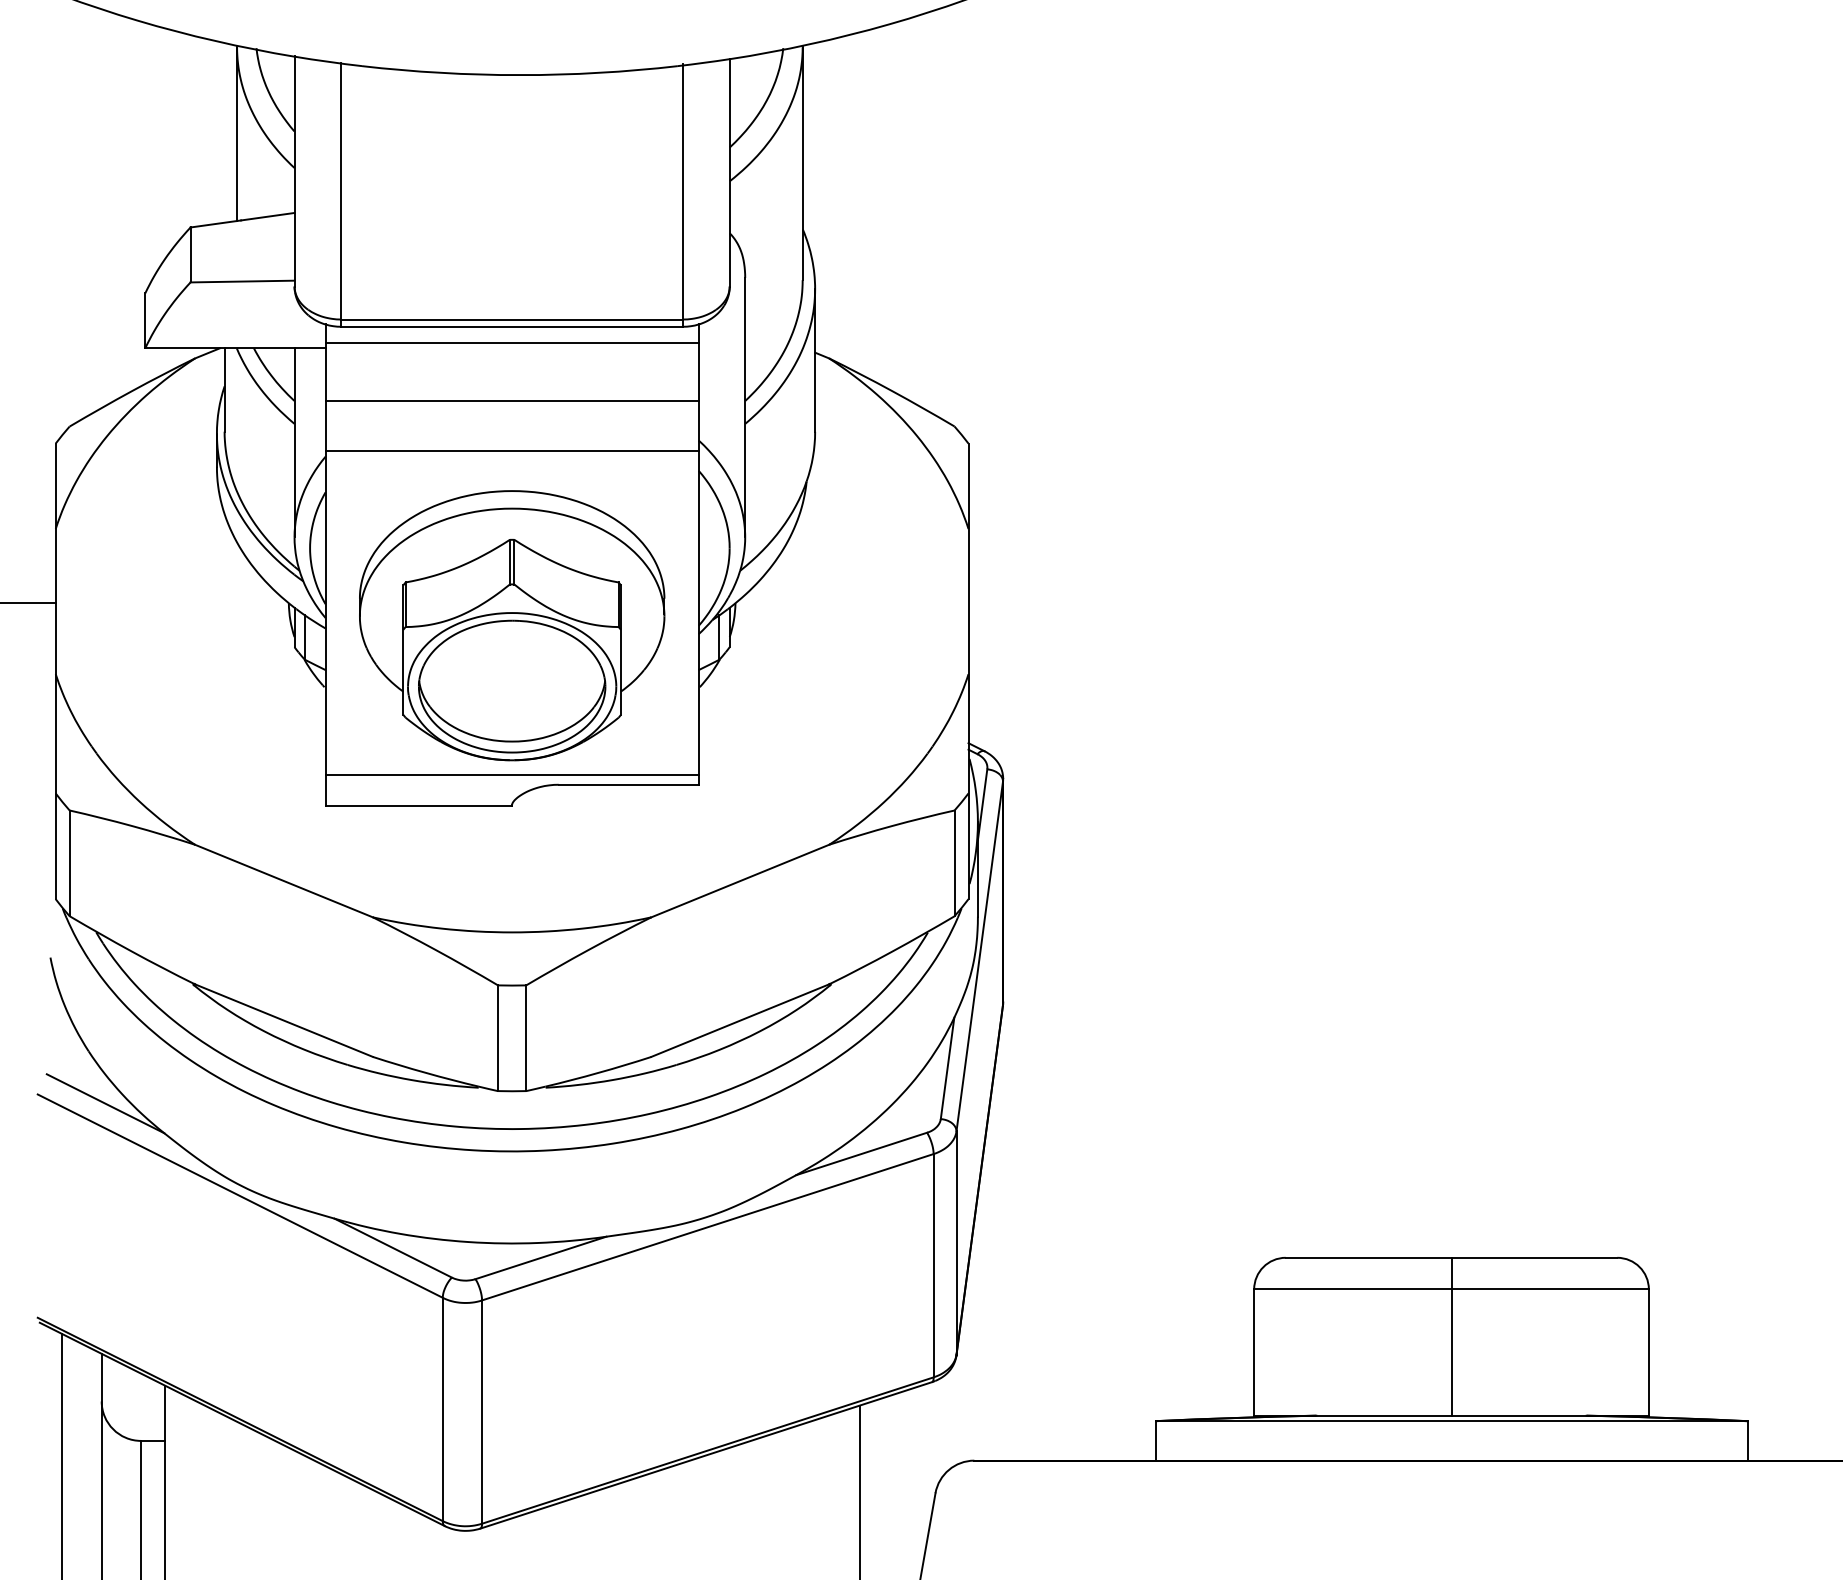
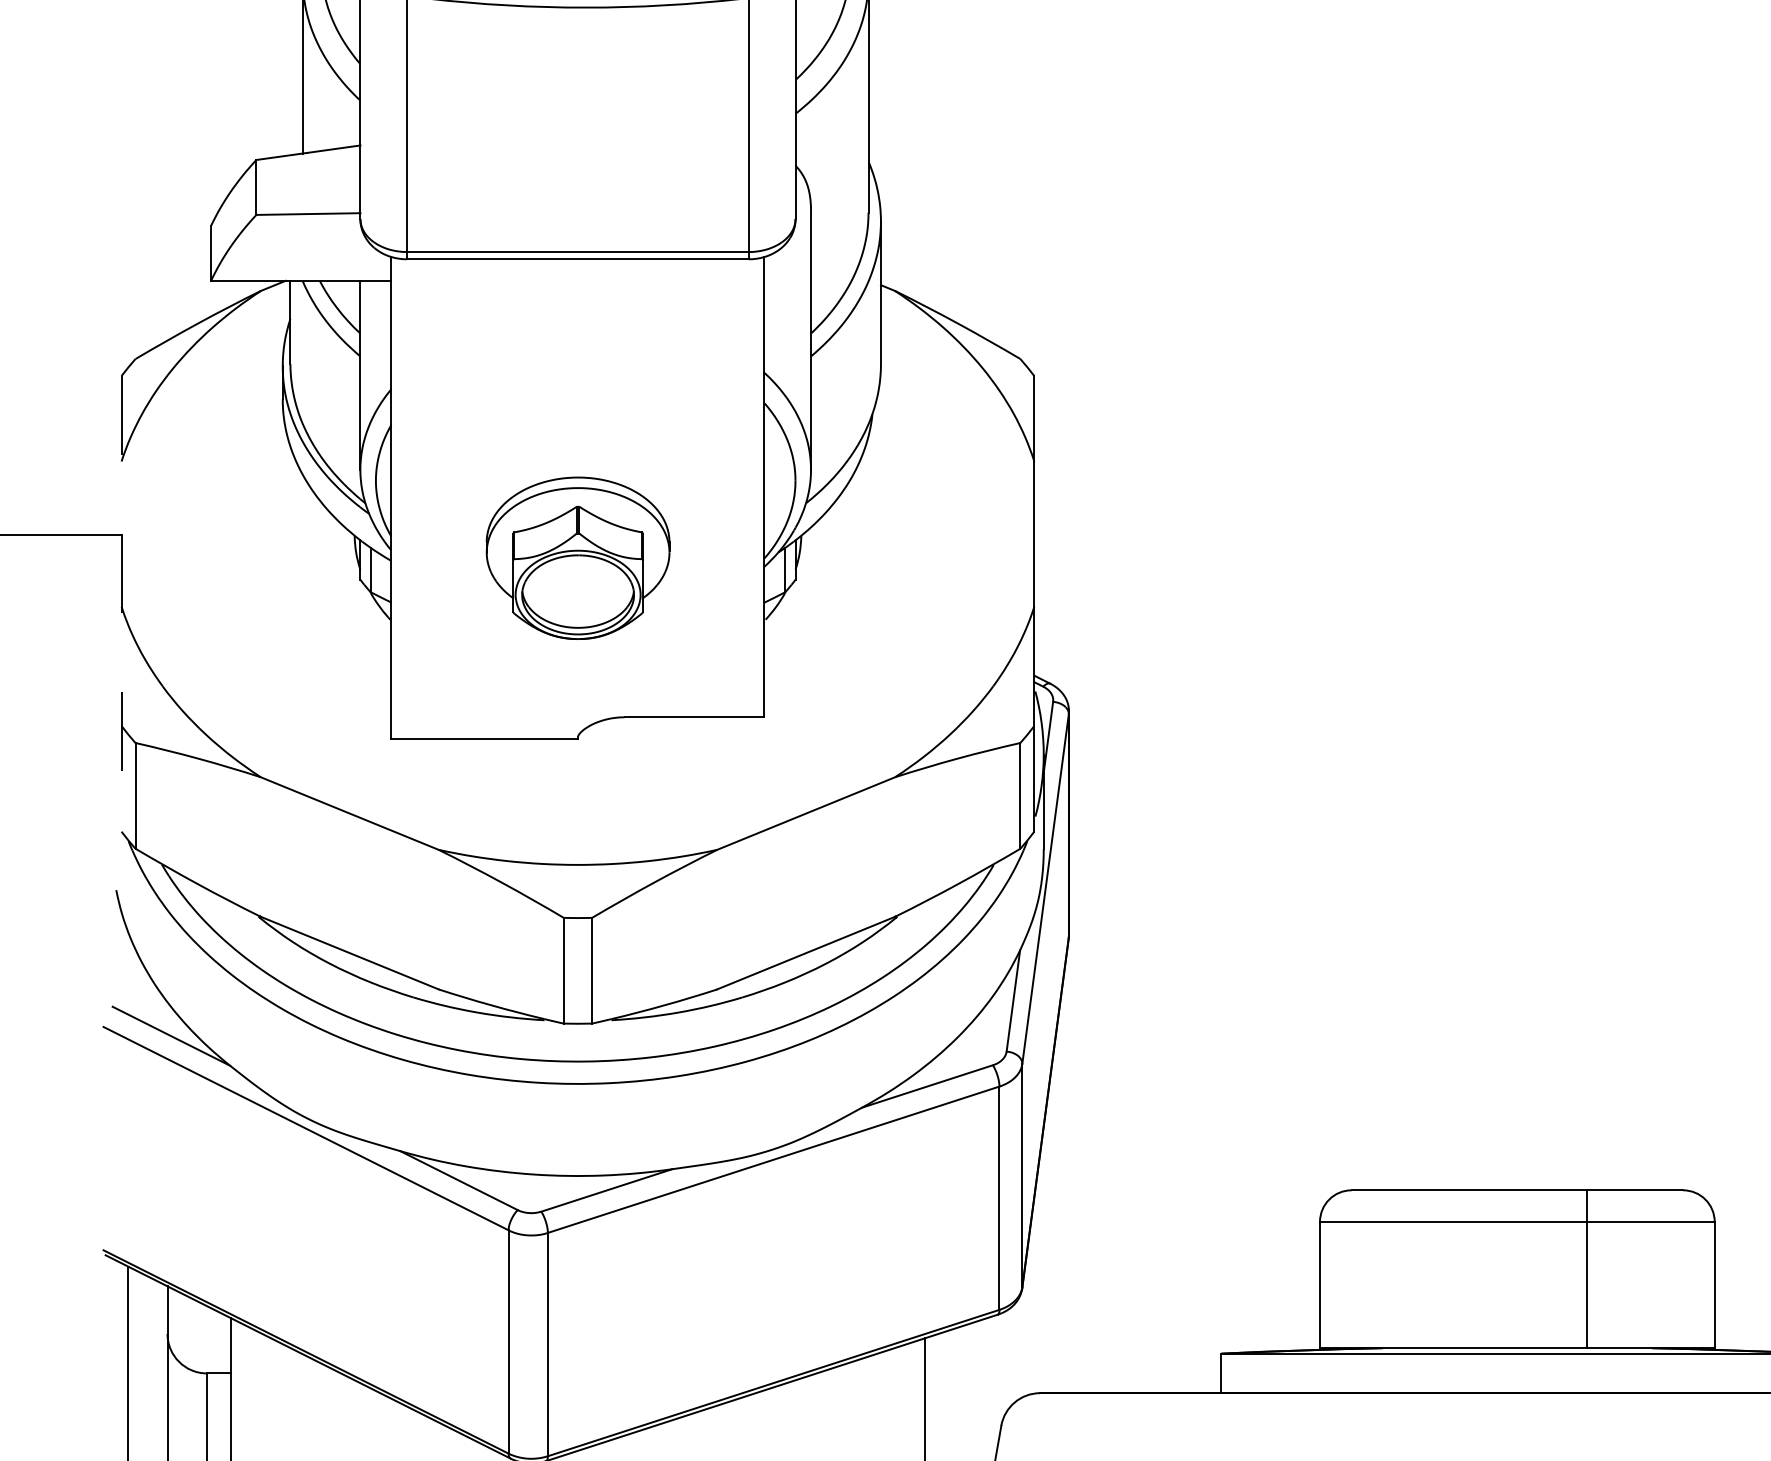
line: (511, 343) -> (577, 276), removed
line: (511, 400) -> (577, 333), removed
line: (511, 451) -> (577, 384), removed
part: (512, 625) -> (578, 558), size x0.6
line: (55, 671) -> (121, 604), solid -> dashed
line: (511, 774) -> (577, 707), removed
line: (1451, 1336) -> (1587, 1269), moved

